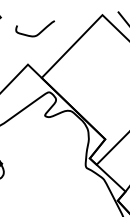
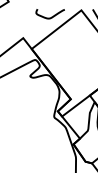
curve: (37, 32) -> (51, 16), moved

